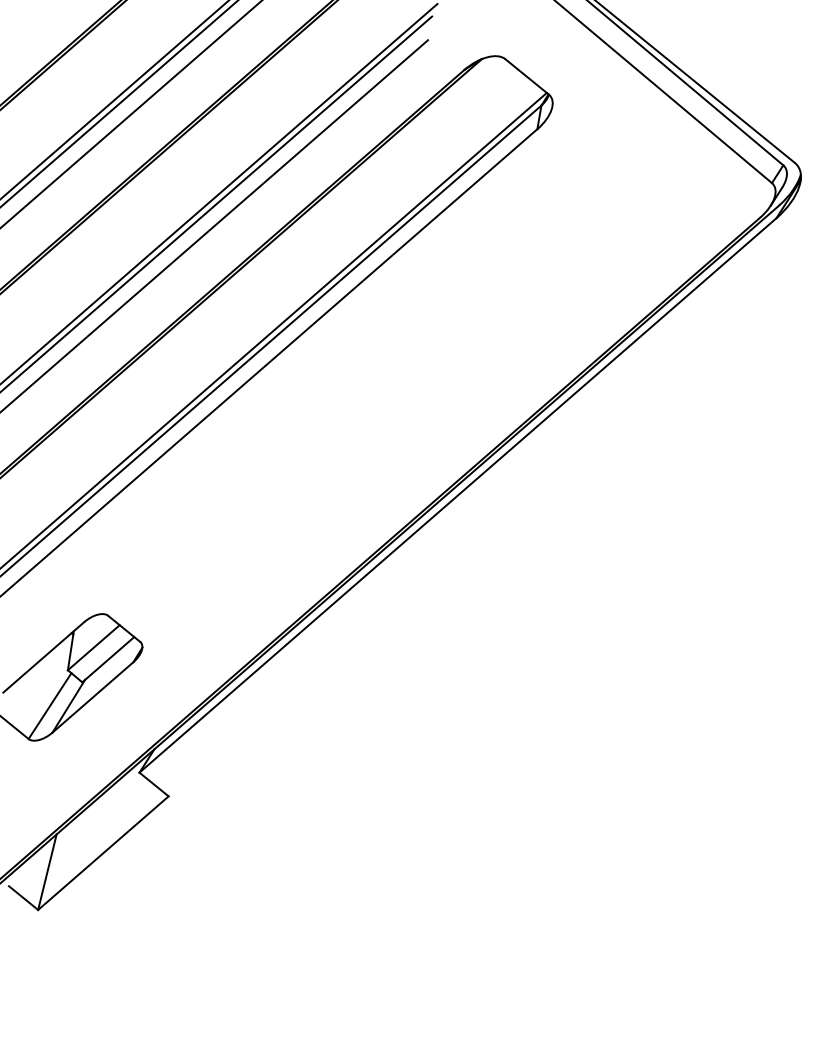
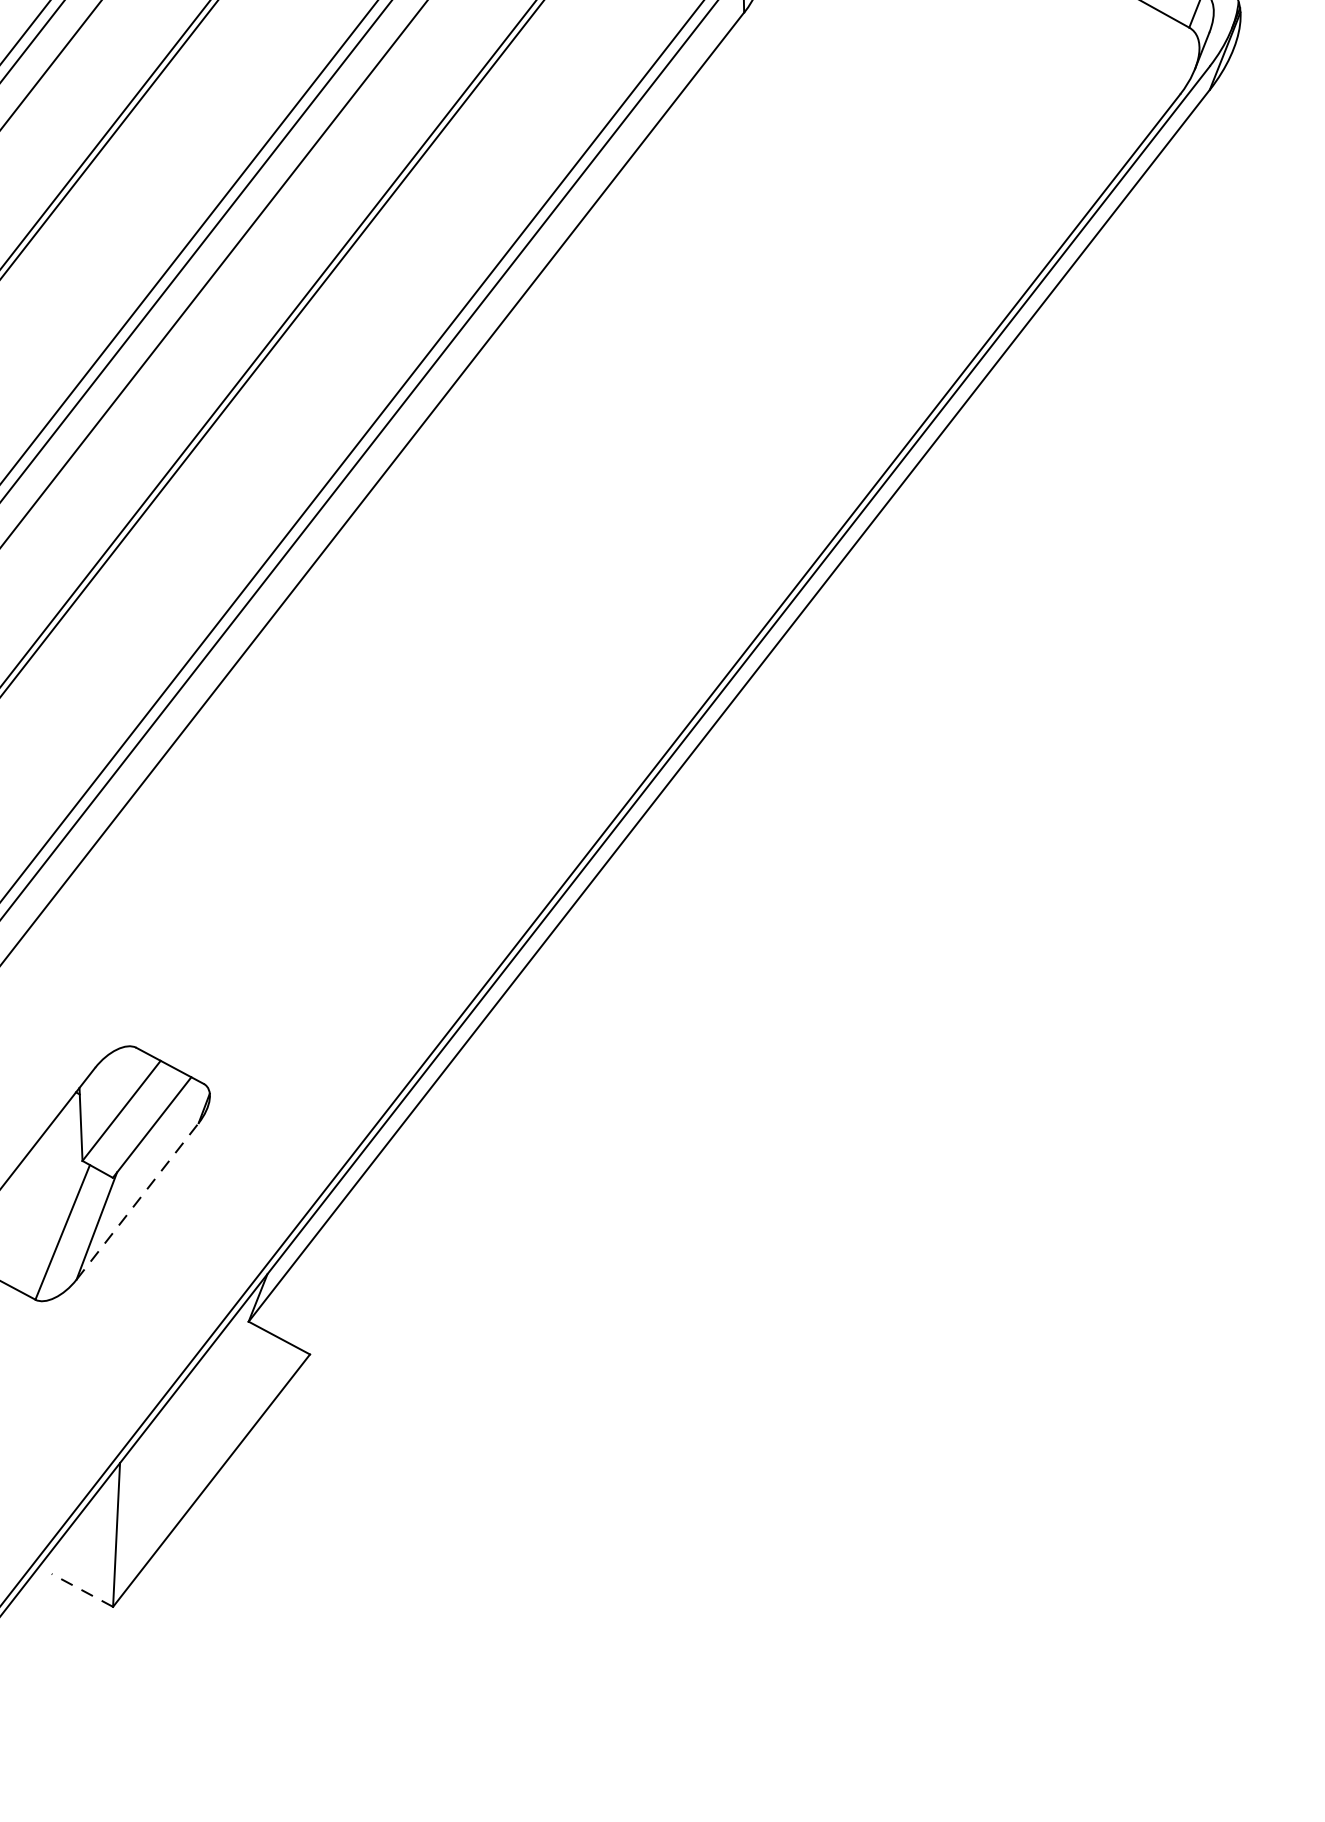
line: (92, 697) -> (136, 1201), solid -> dashed
line: (23, 898) -> (82, 1591), solid -> dashed

